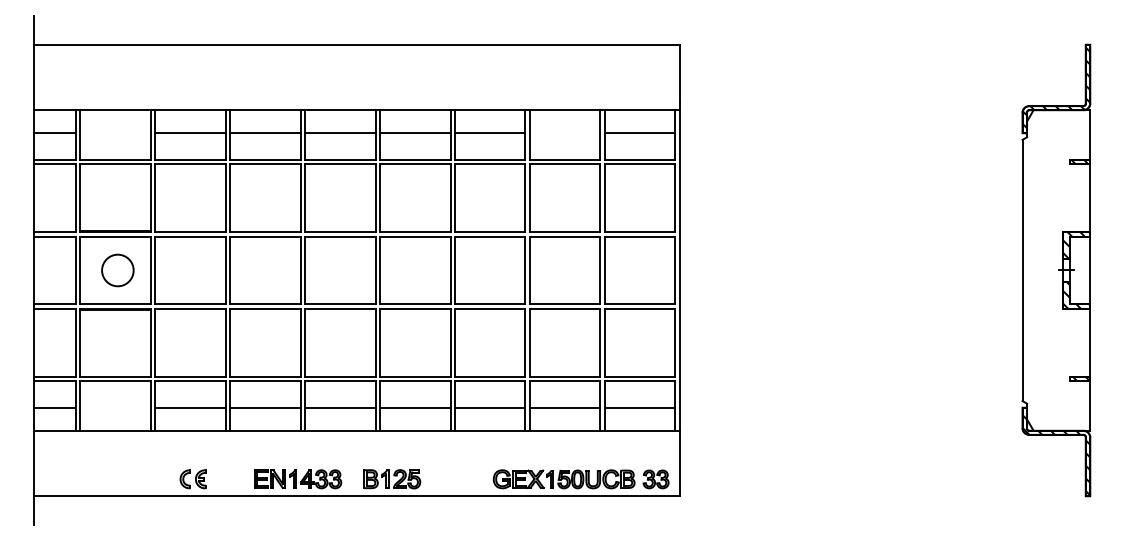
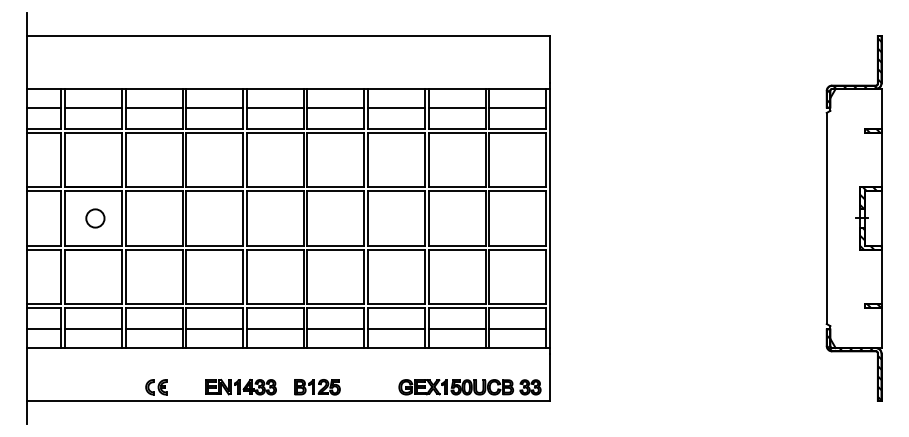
line: (115, 133) -> (93, 107), added
line: (564, 133) -> (456, 107), added
circle: (117, 270) -> (95, 218), size x0.71
line: (115, 407) -> (93, 329), added

